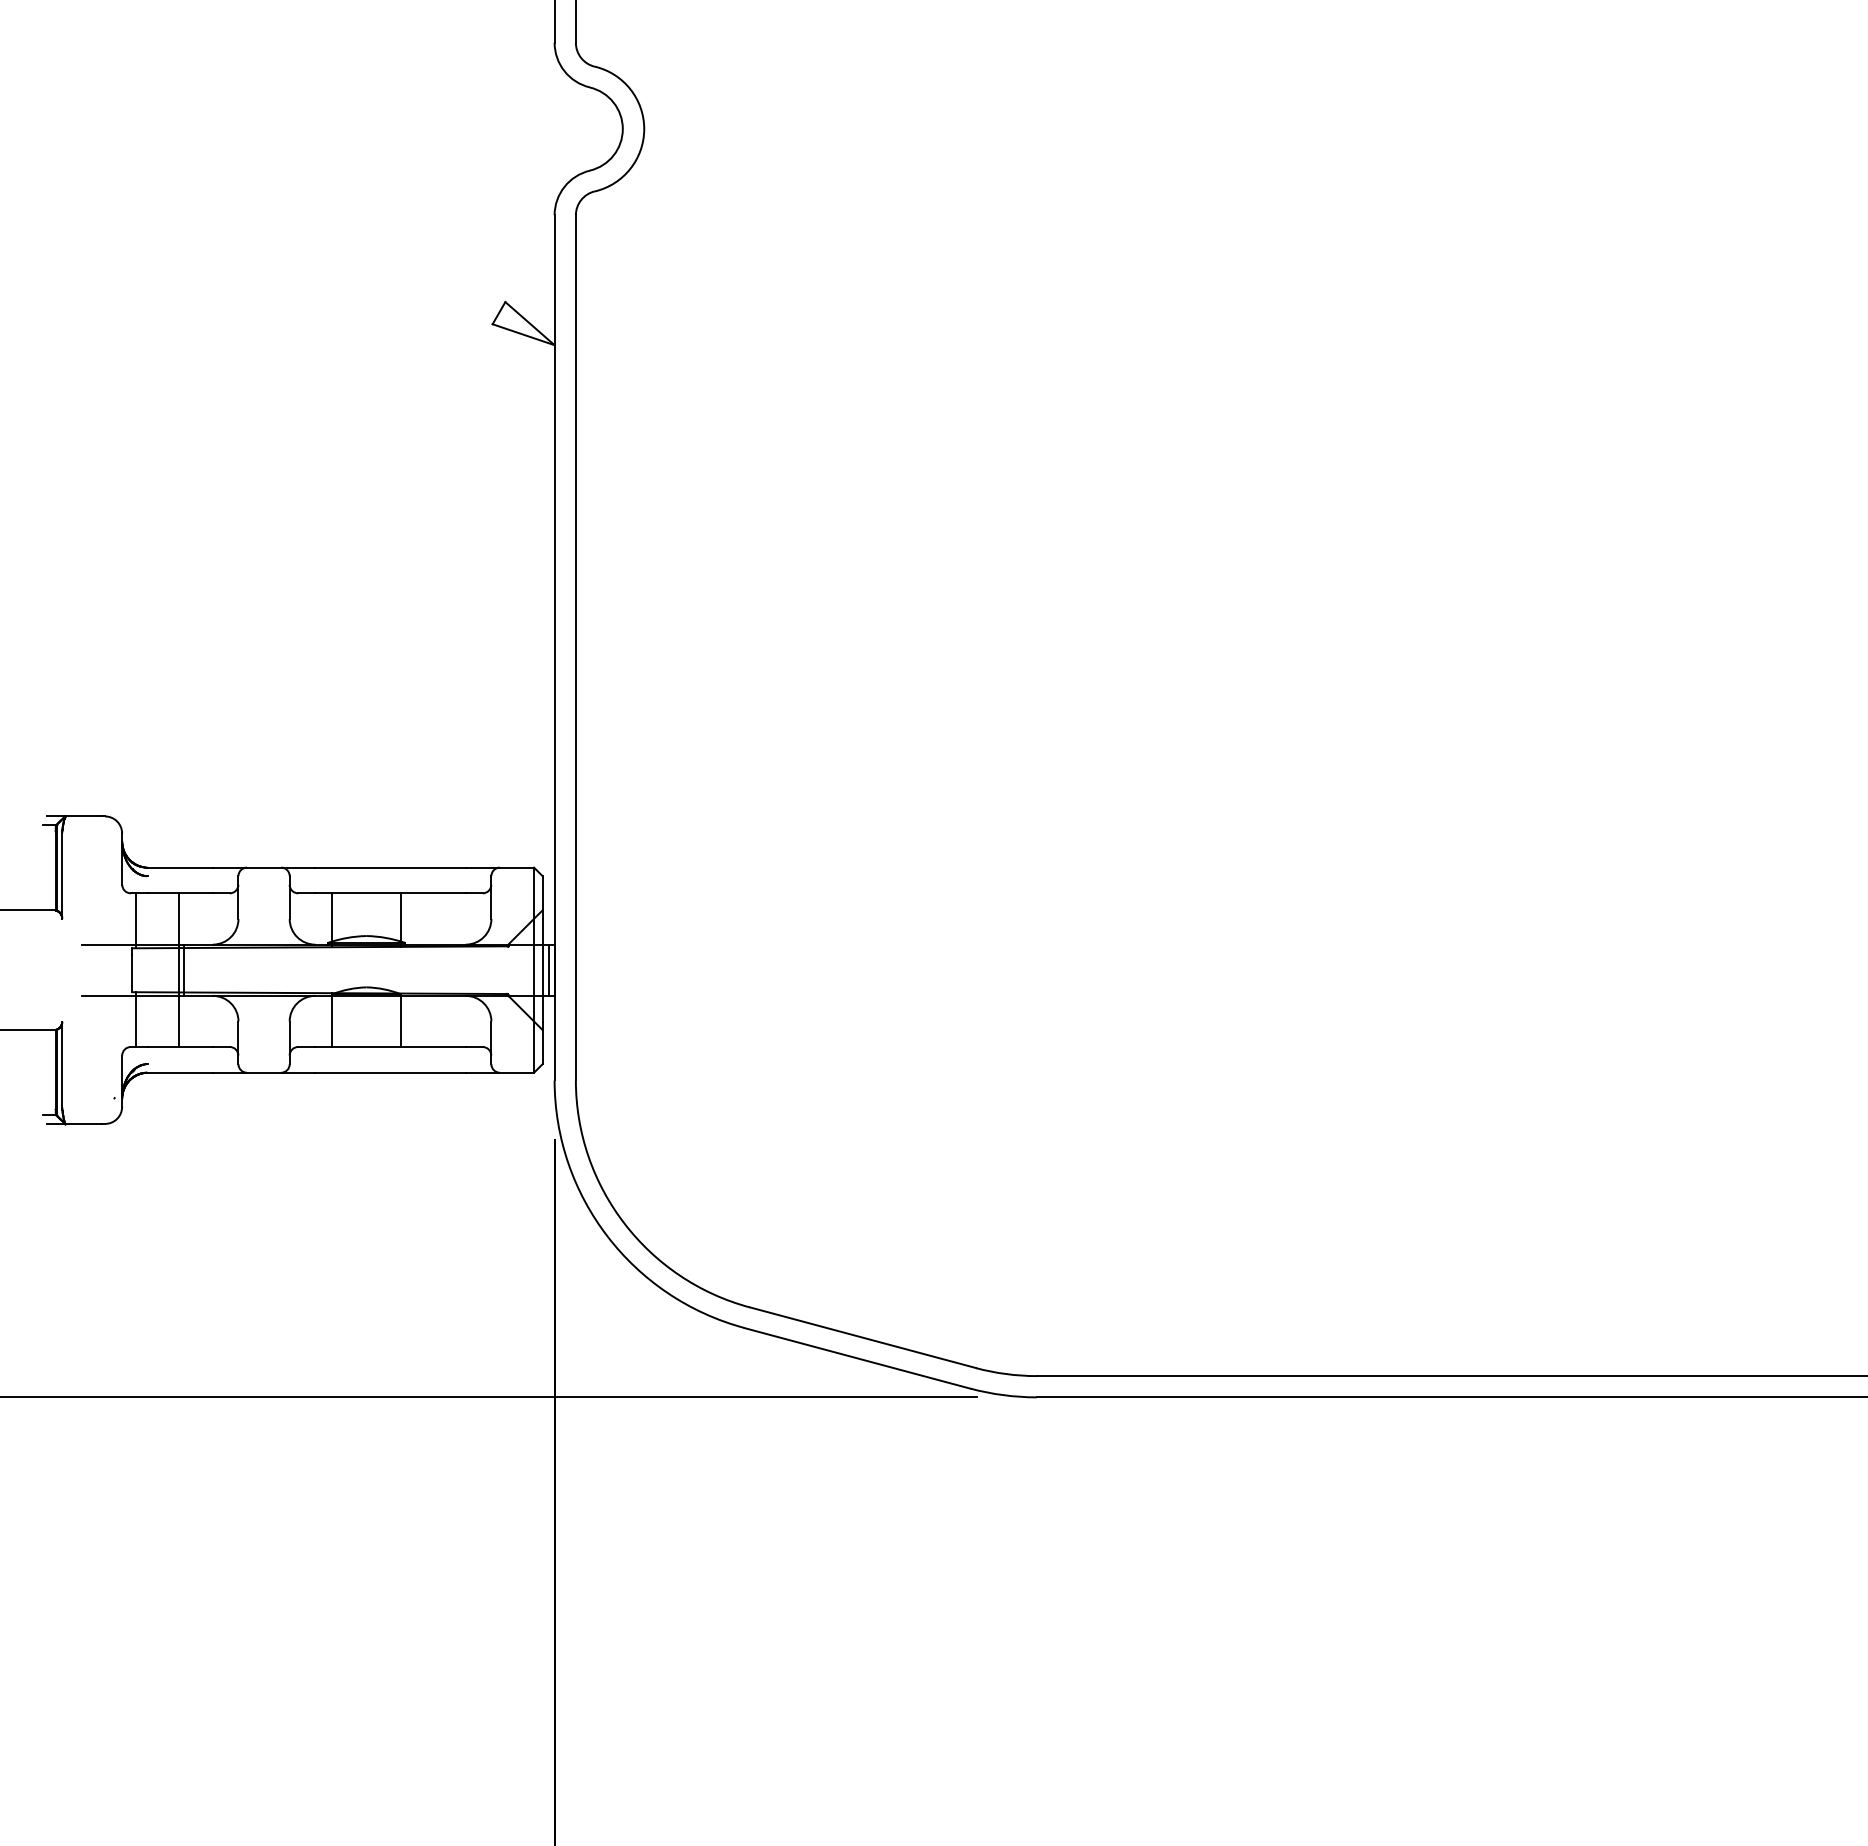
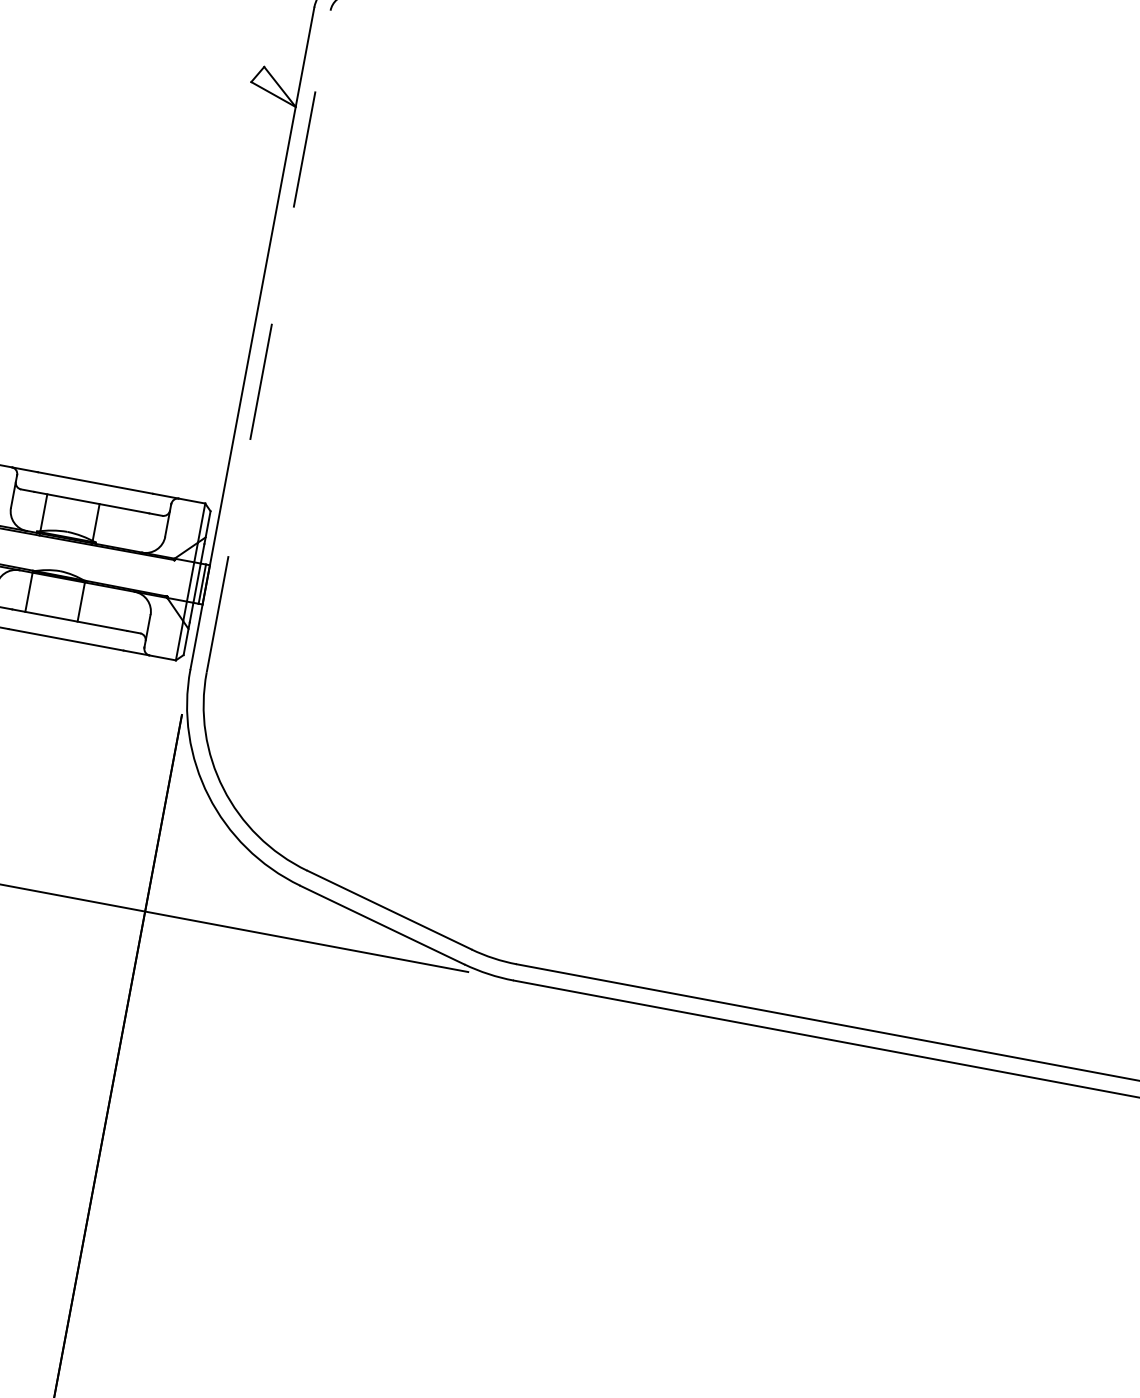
line: (575, 647) -> (268, 341), solid -> dashed

